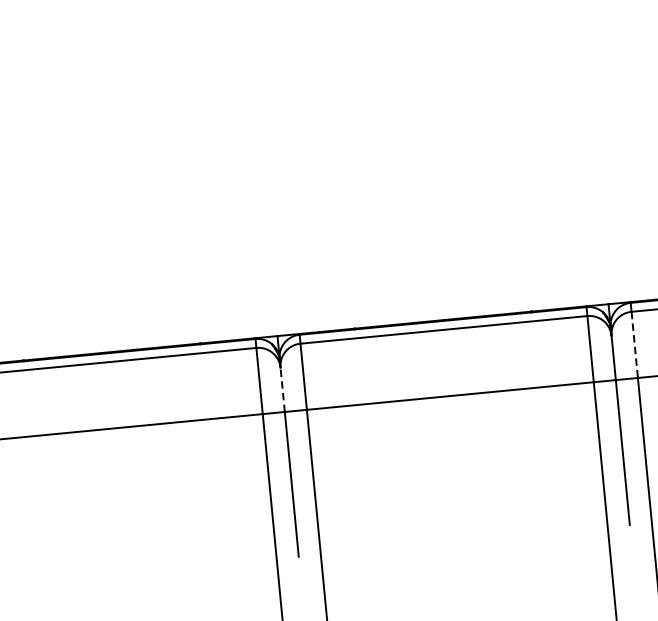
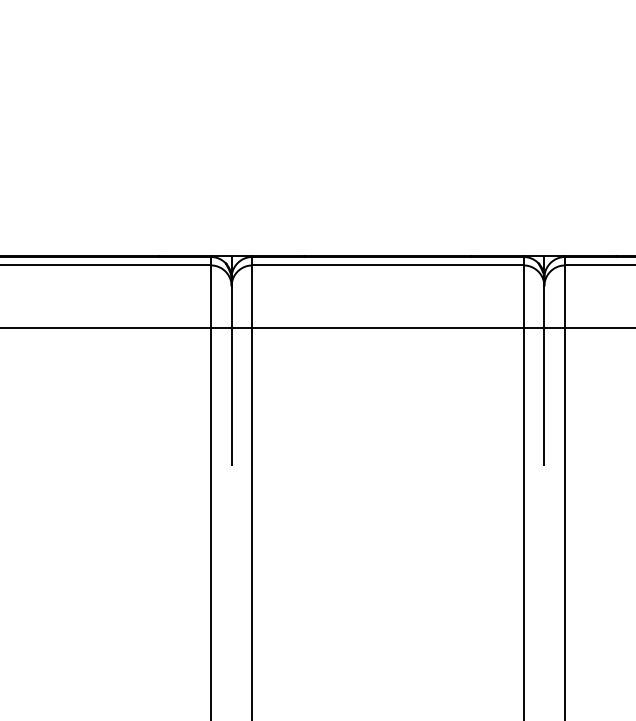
line: (635, 345) -> (565, 297), dashed -> solid
line: (282, 390) -> (231, 307), dashed -> solid

